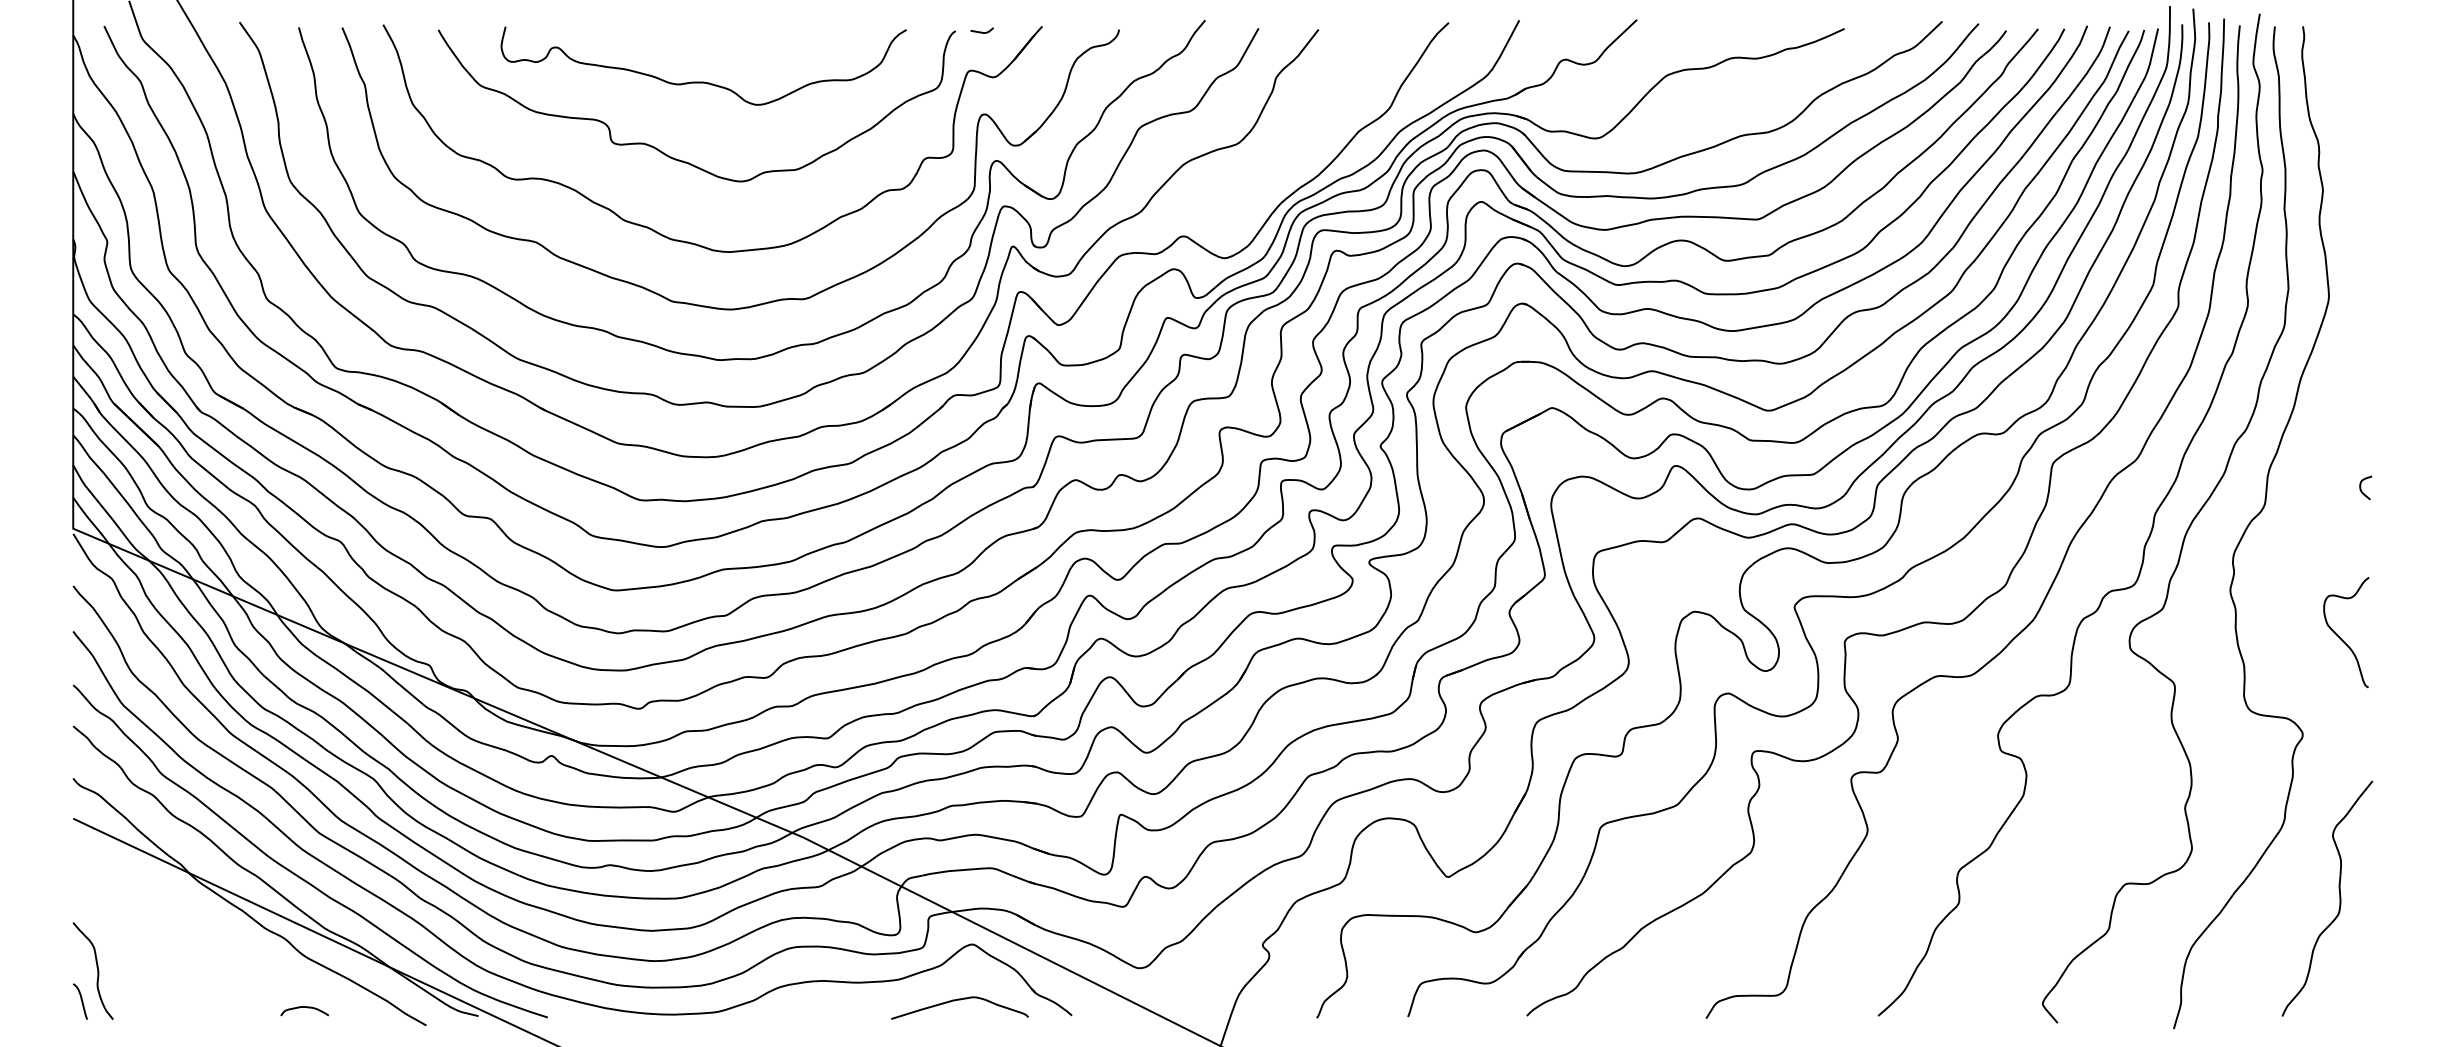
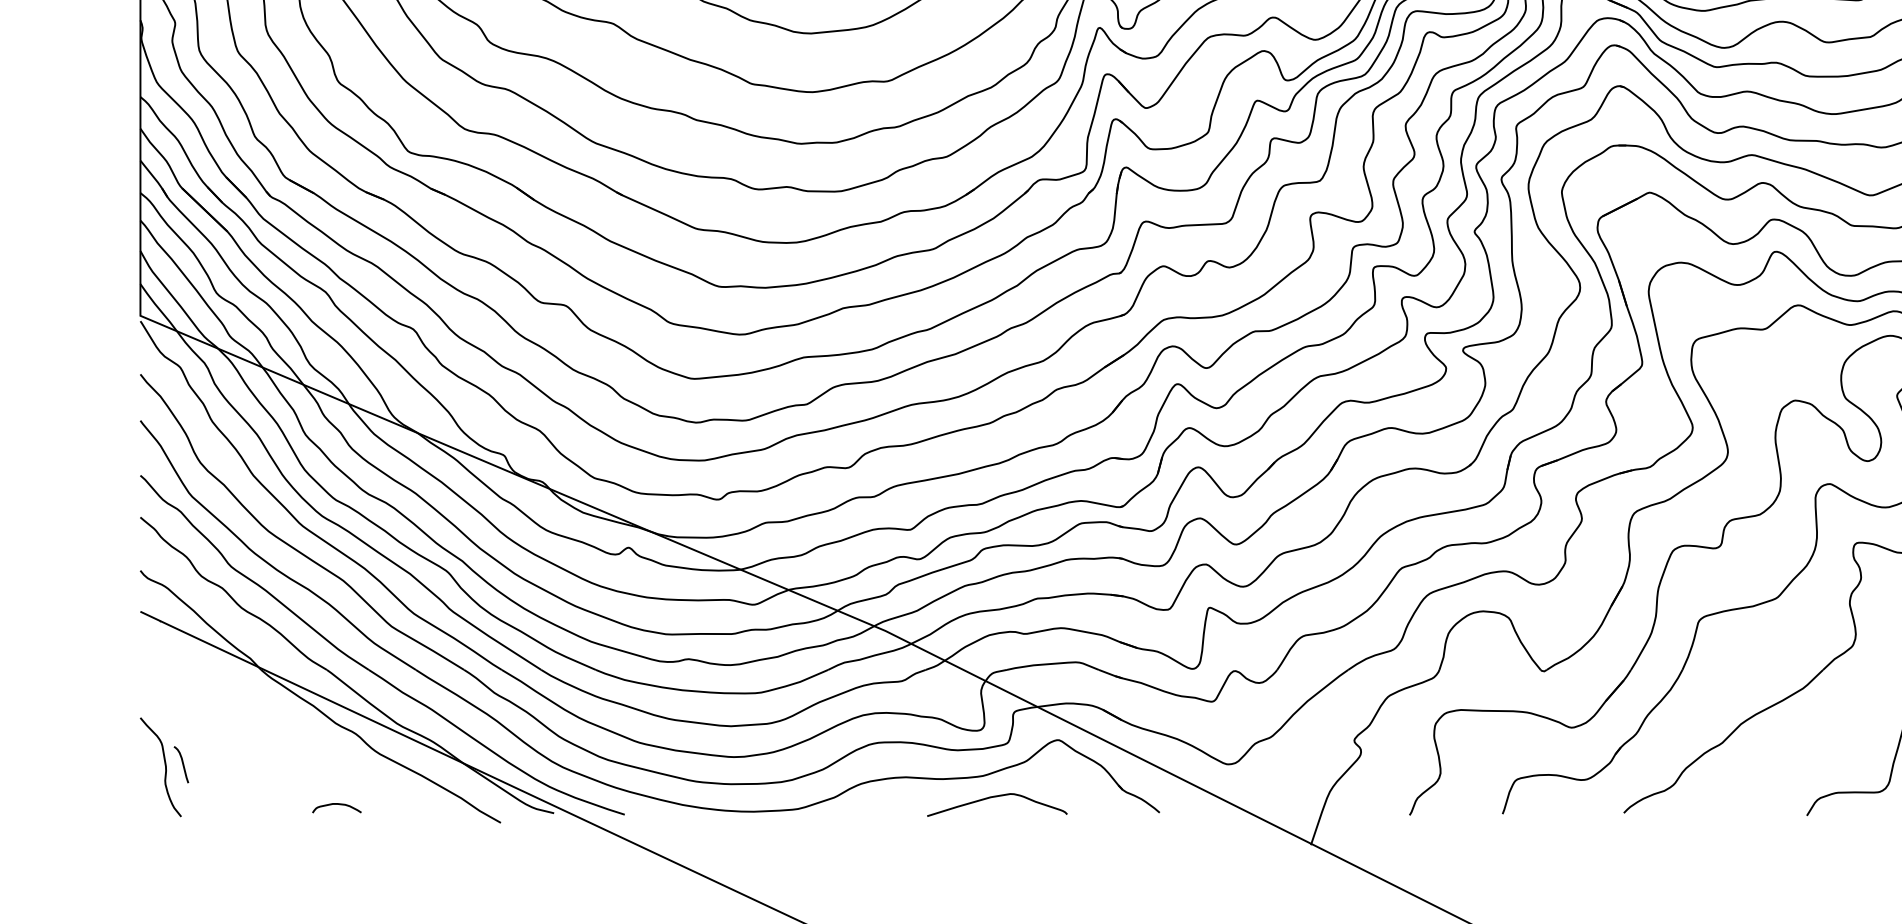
curve: (959, 1000) -> (996, 797), moved
curve: (81, 1001) -> (182, 764), moved
curve: (304, 1007) -> (336, 804), moved

